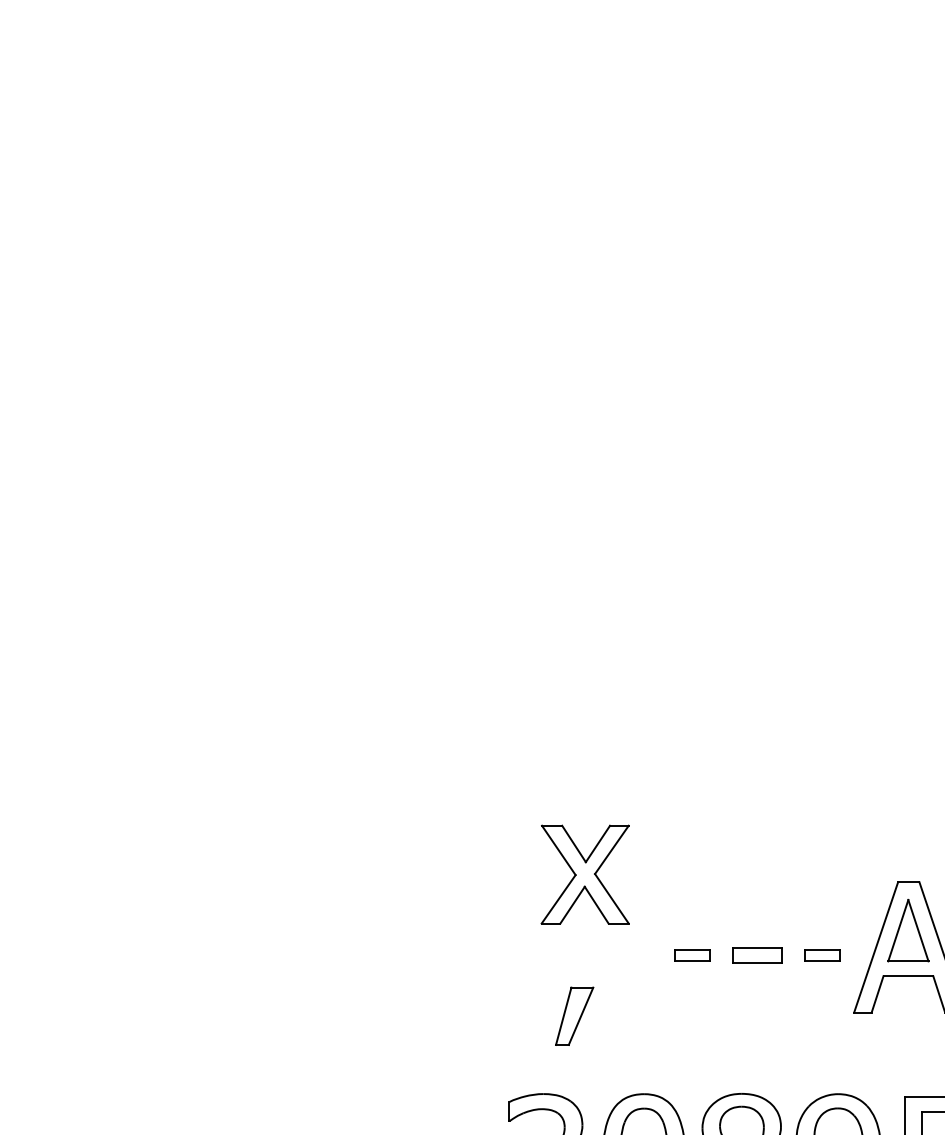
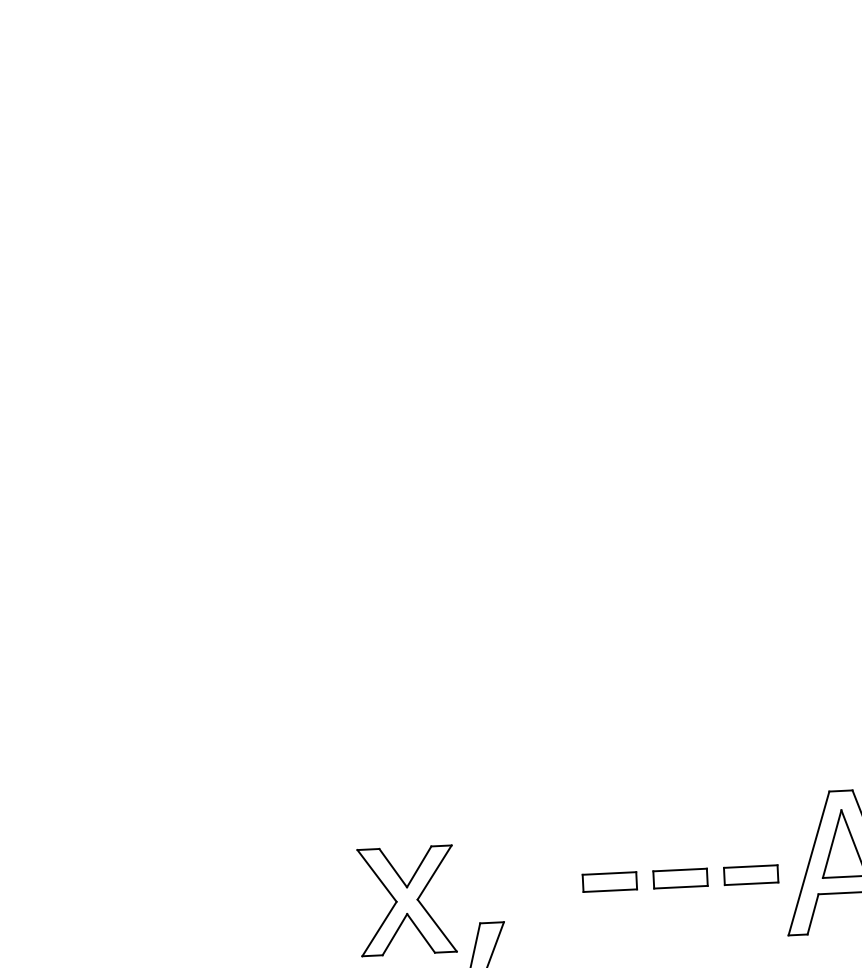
part: (584, 874) -> (406, 900), moved
part: (692, 955) -> (609, 882), size x1.43
part: (822, 955) -> (751, 875), size x1.43

